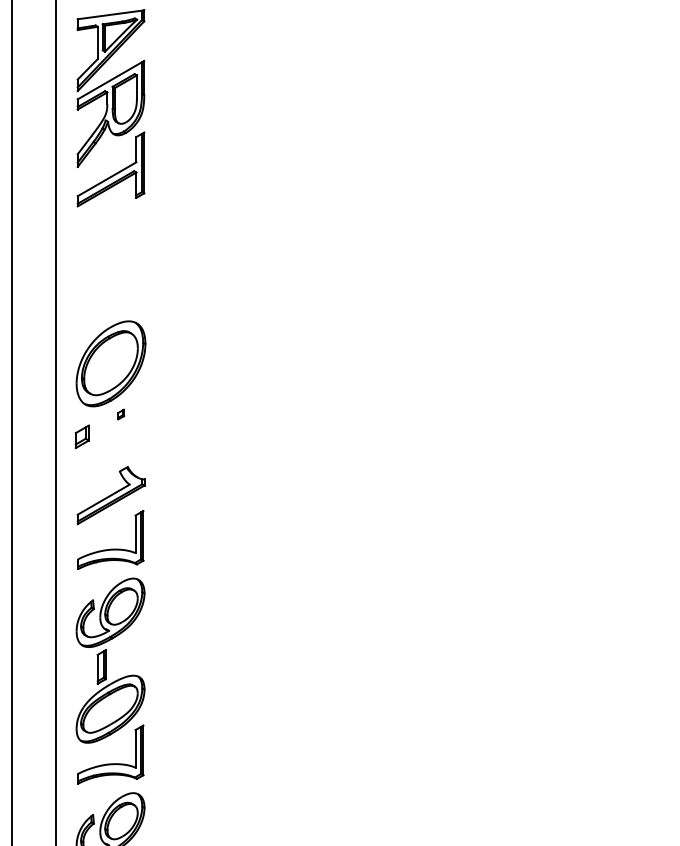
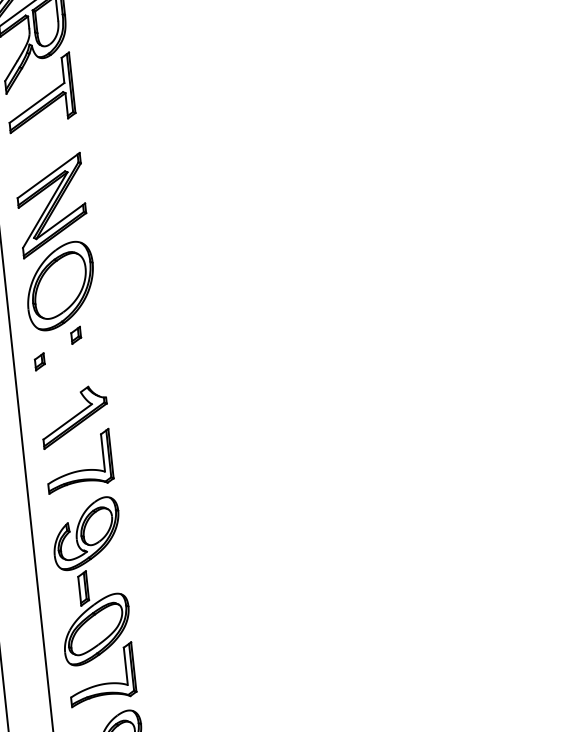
part: (110, 282) -> (51, 205), added
part: (120, 414) -> (75, 335), size x1.67
part: (82, 437) -> (40, 362), size x0.71

